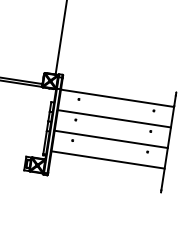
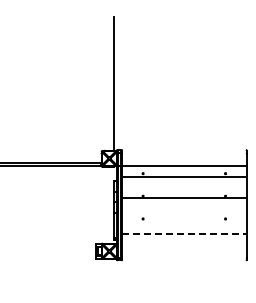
line: (114, 118) -> (184, 176), moved
line: (111, 139) -> (184, 198), moved
line: (108, 159) -> (184, 233), solid -> dashed

